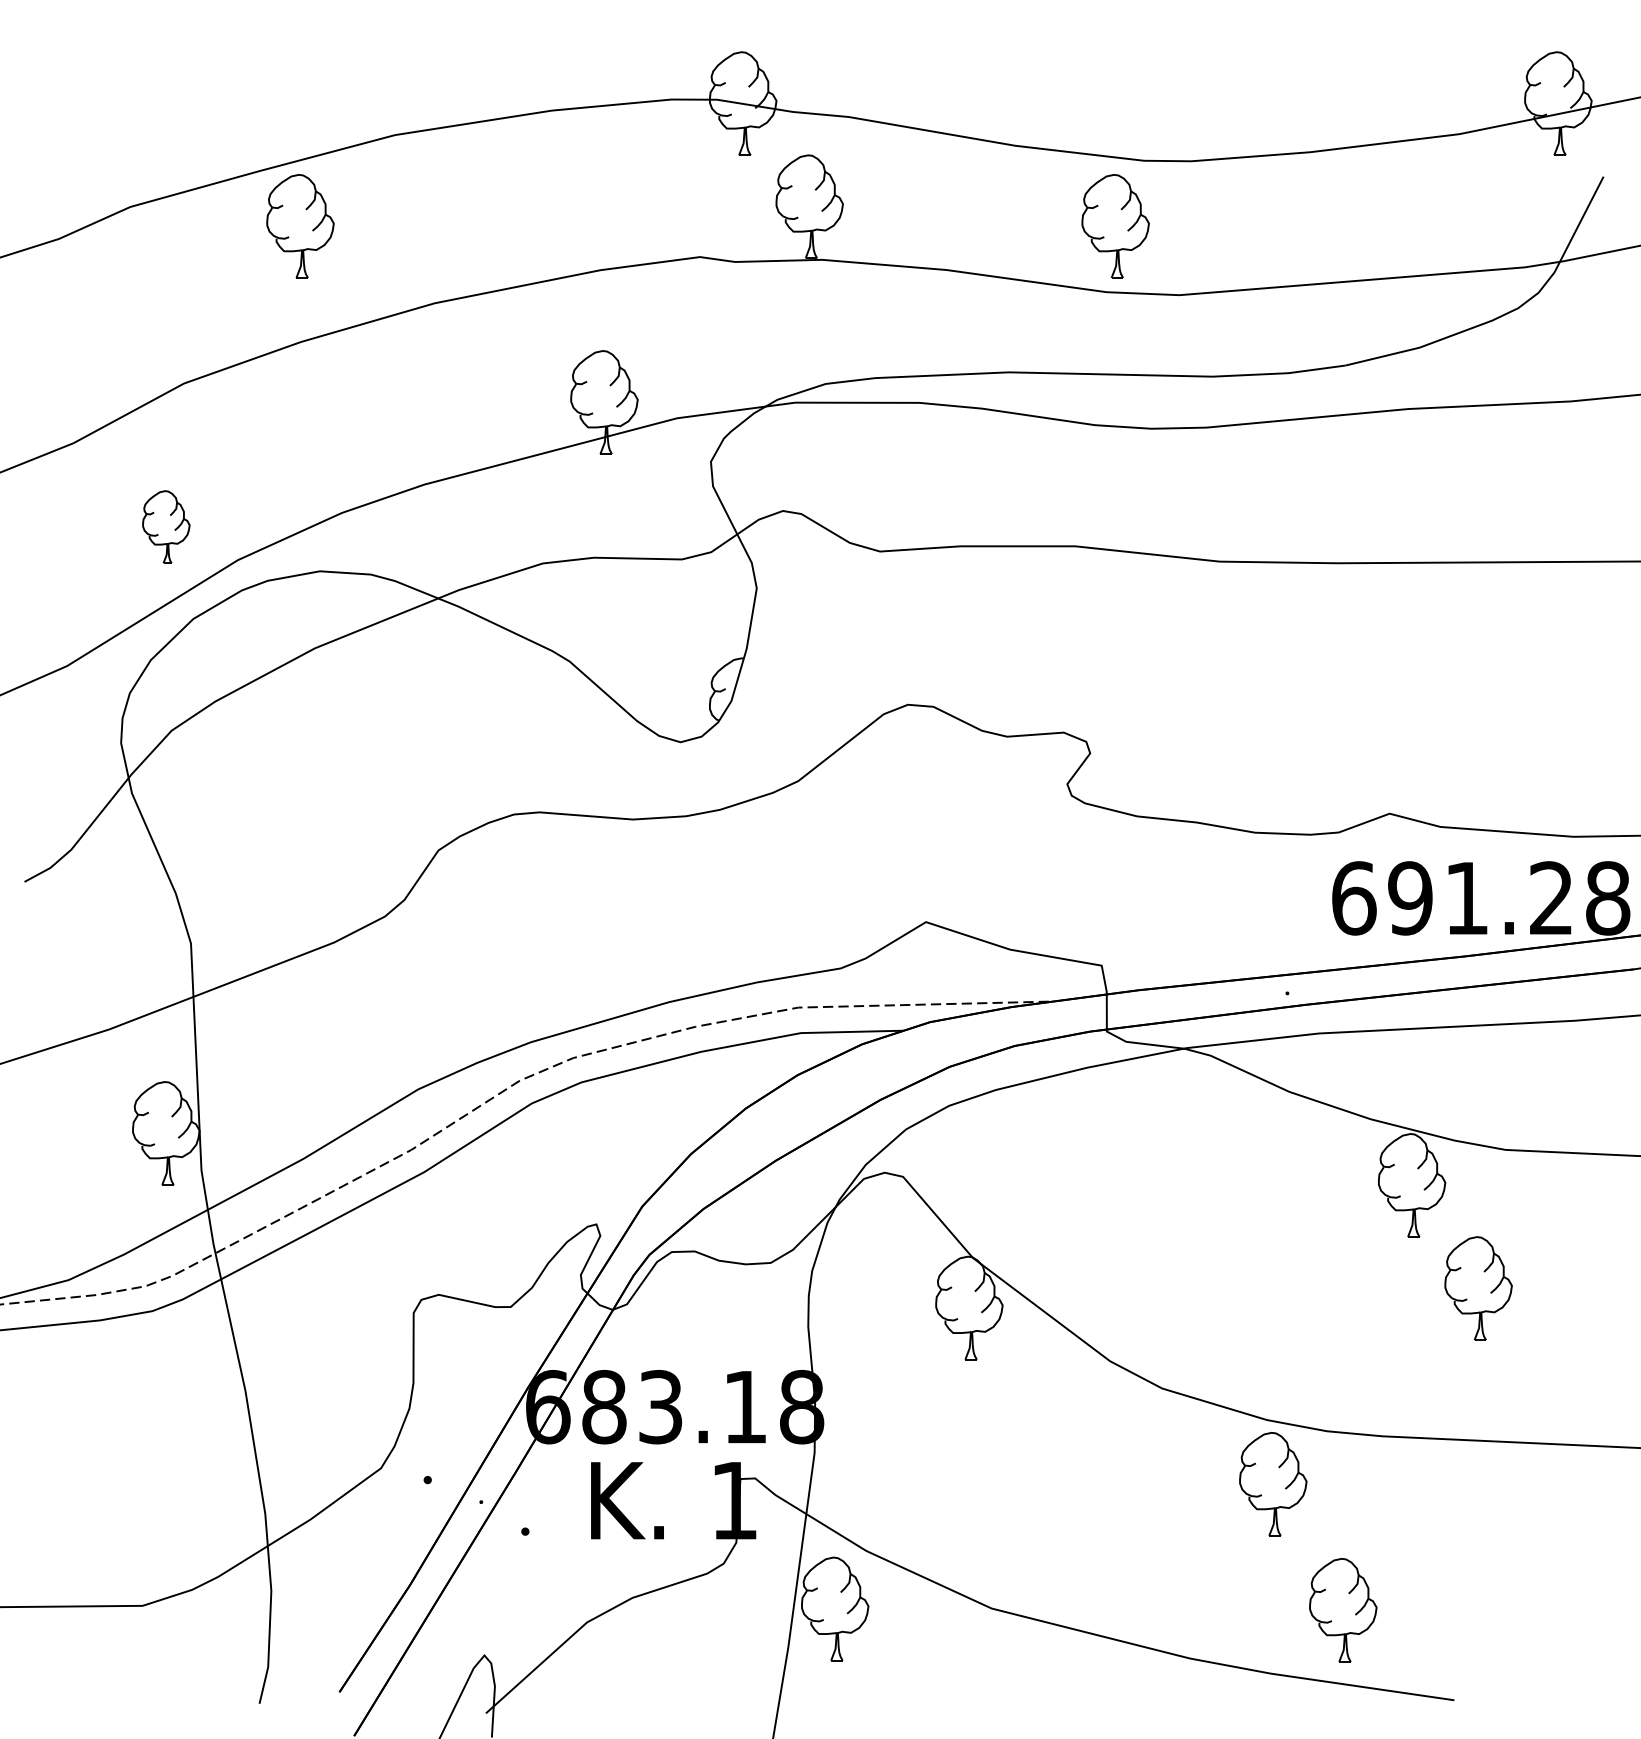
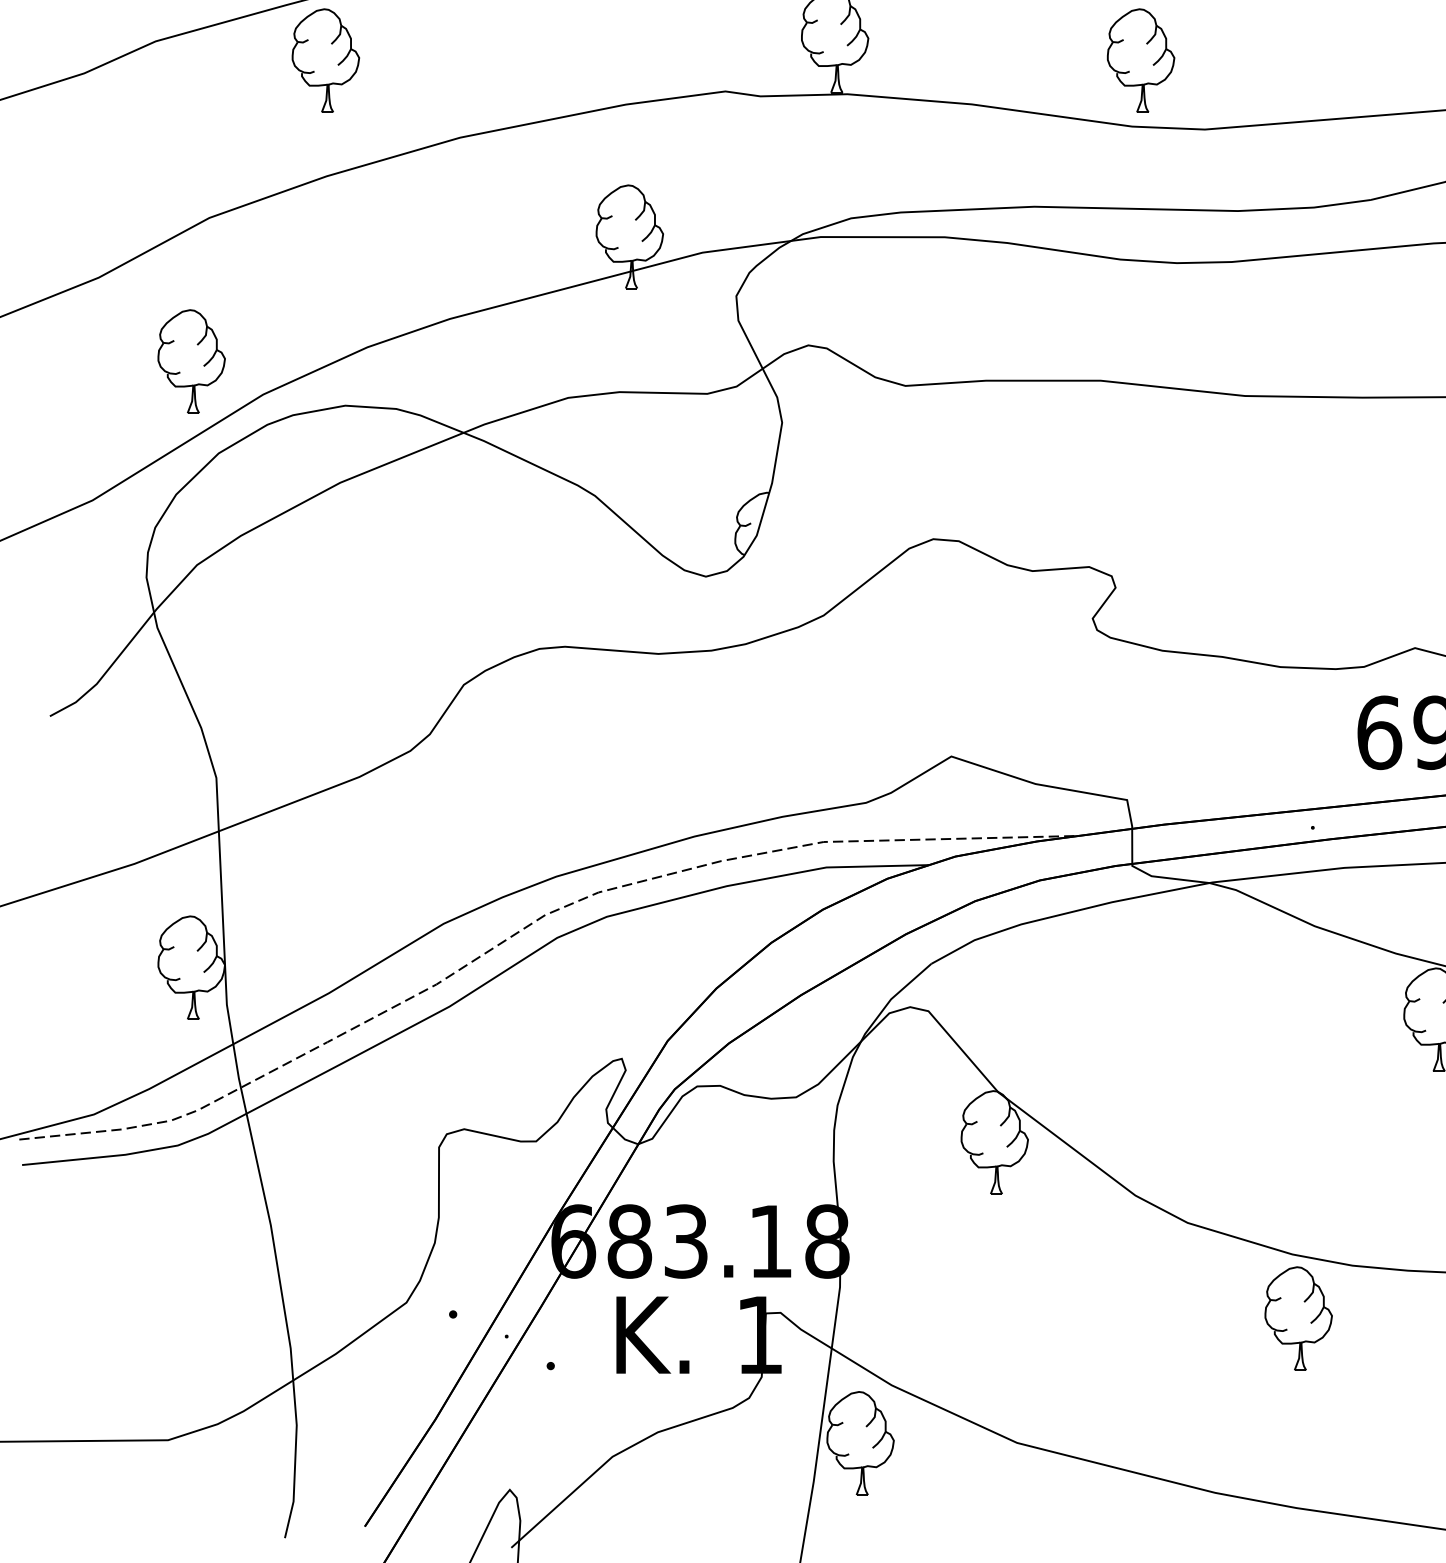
part: (166, 526) -> (191, 360), size x1.43
part: (1343, 1610) -> (1368, 1444), removed

